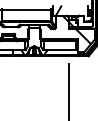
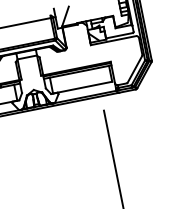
hatch: (76, 29) -> (104, 44), removed

